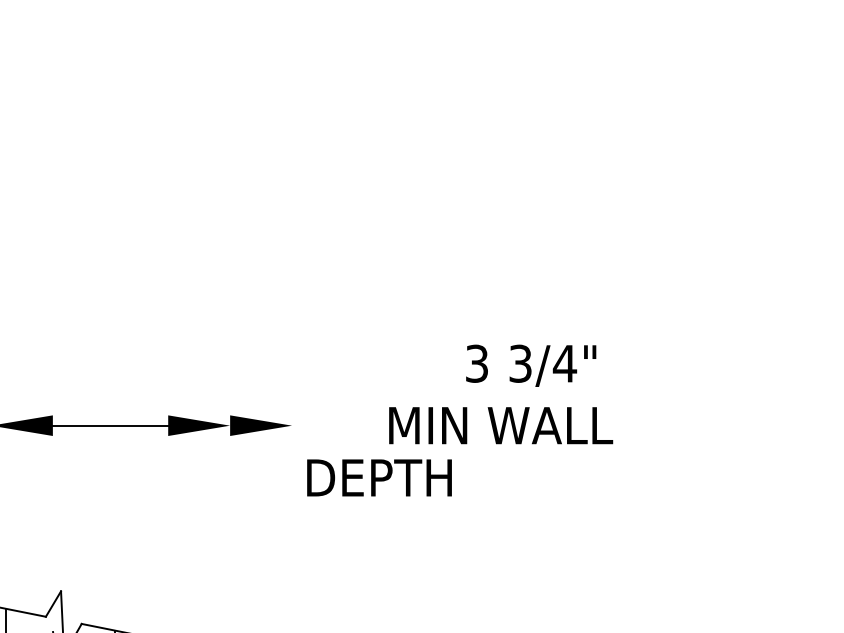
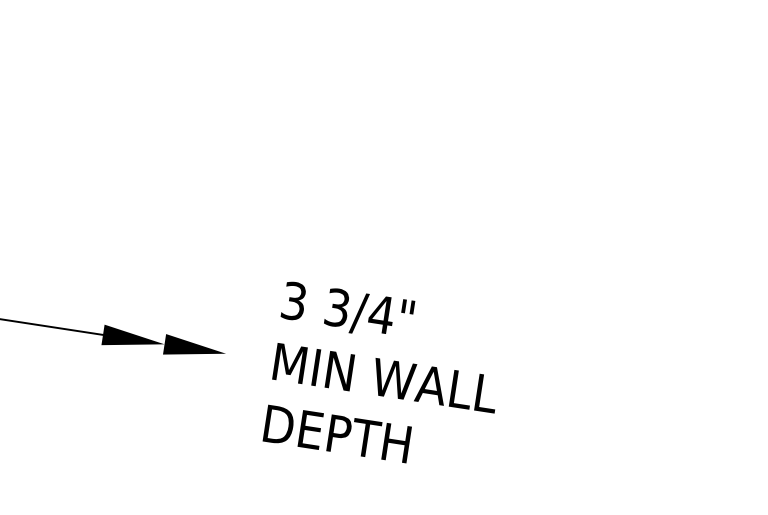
text: (531, 365) -> (347, 311), moved
text: (501, 425) -> (386, 378), moved
text: (379, 477) -> (337, 433), moved

